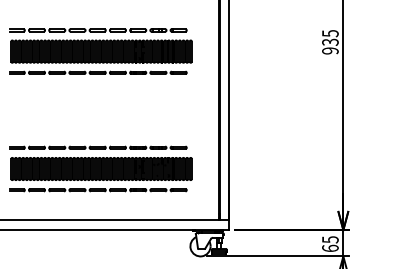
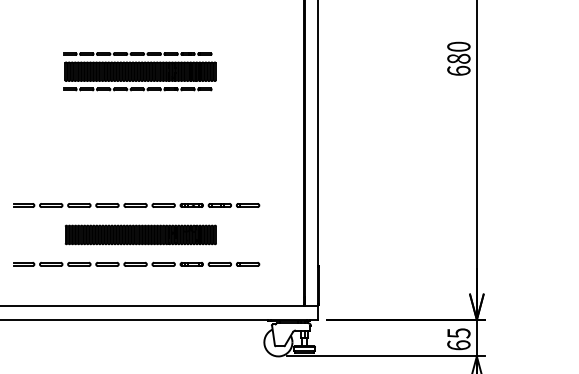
text: (330, 42) -> (459, 59), 935 -> 680
part: (100, 51) -> (139, 71), size x0.6
part: (101, 168) -> (140, 234), size x0.6

